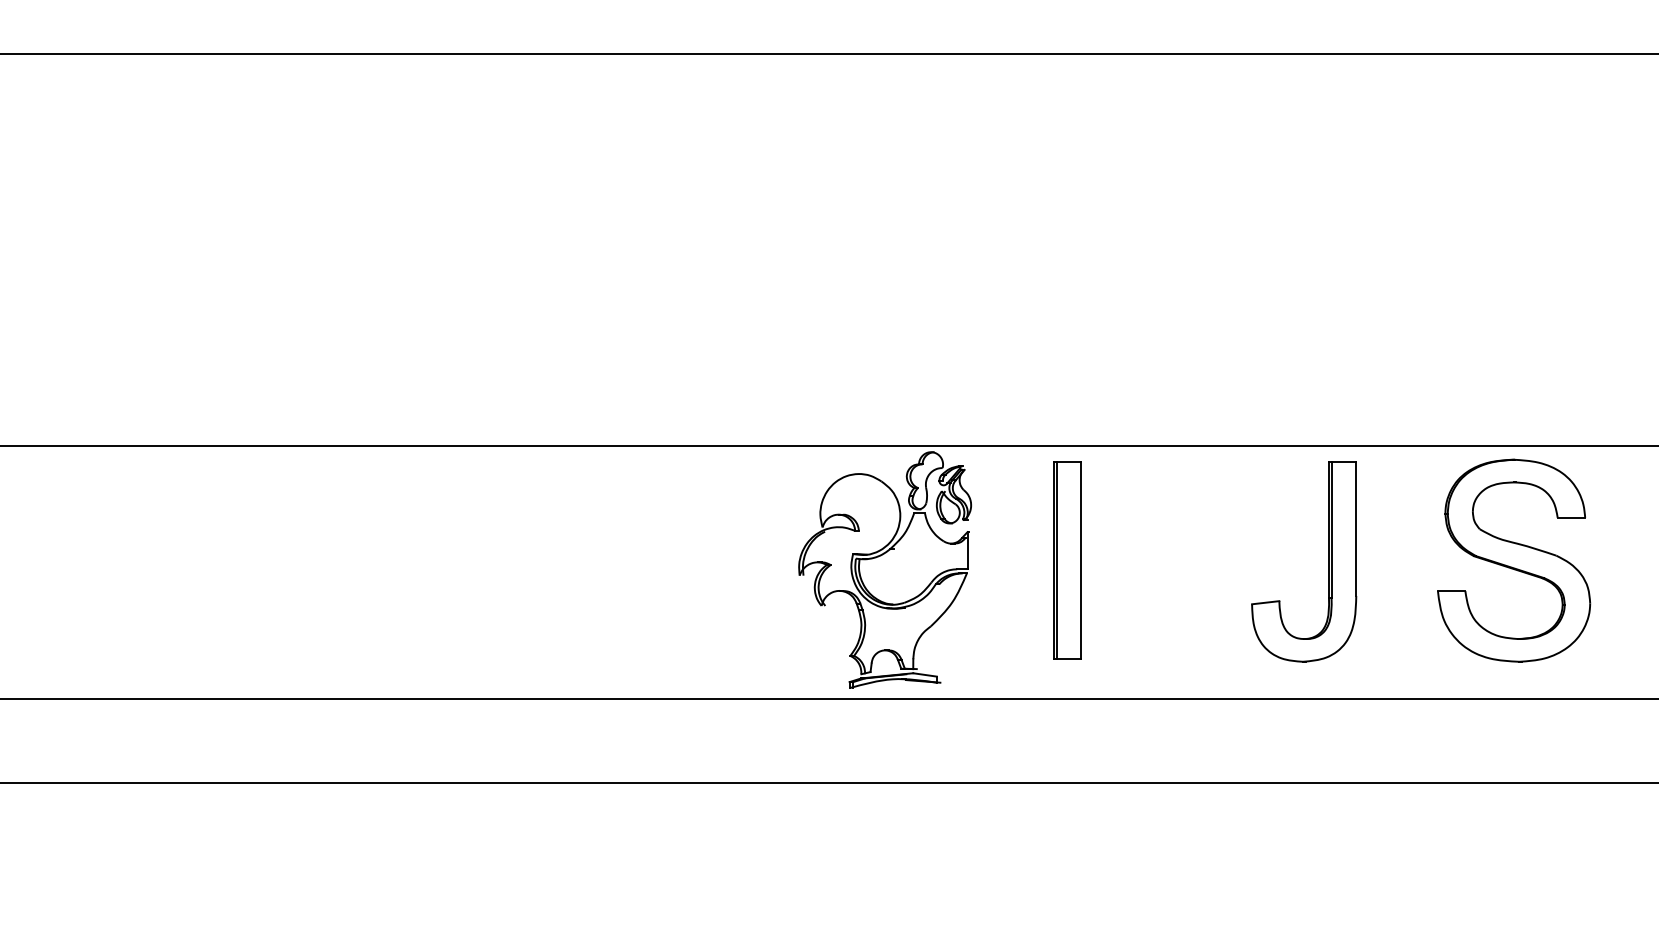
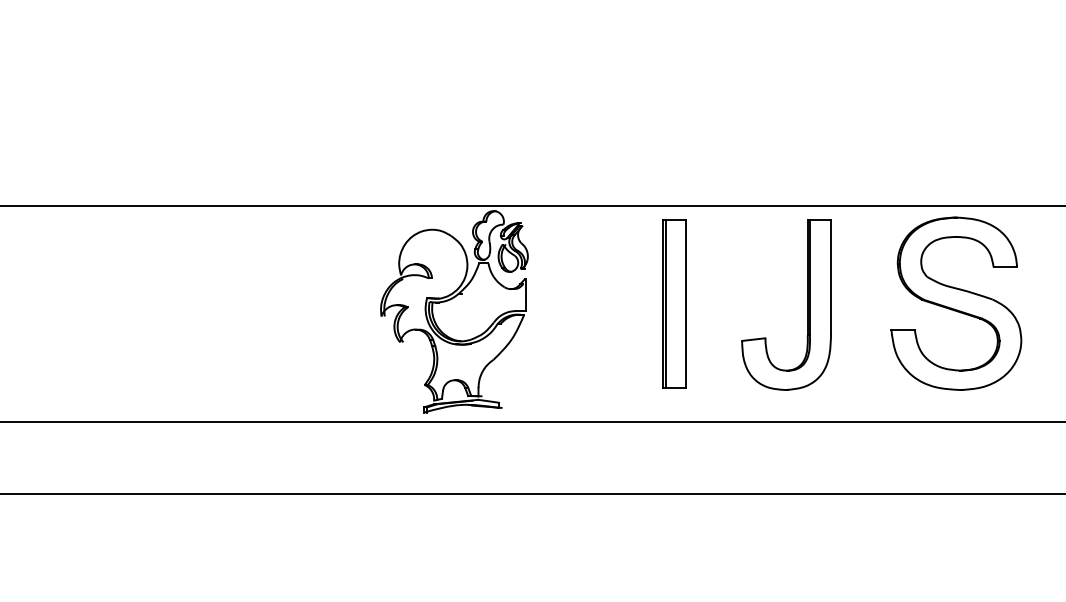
part: (1067, 560) -> (675, 303), moved
part: (1514, 560) -> (956, 303), moved
part: (1328, 561) -> (807, 304), moved

